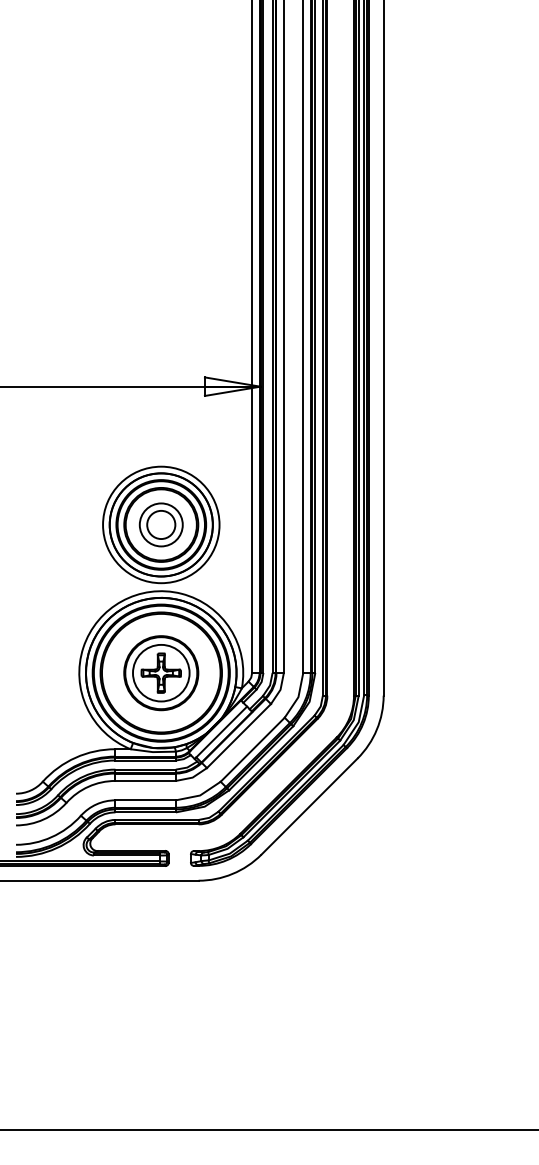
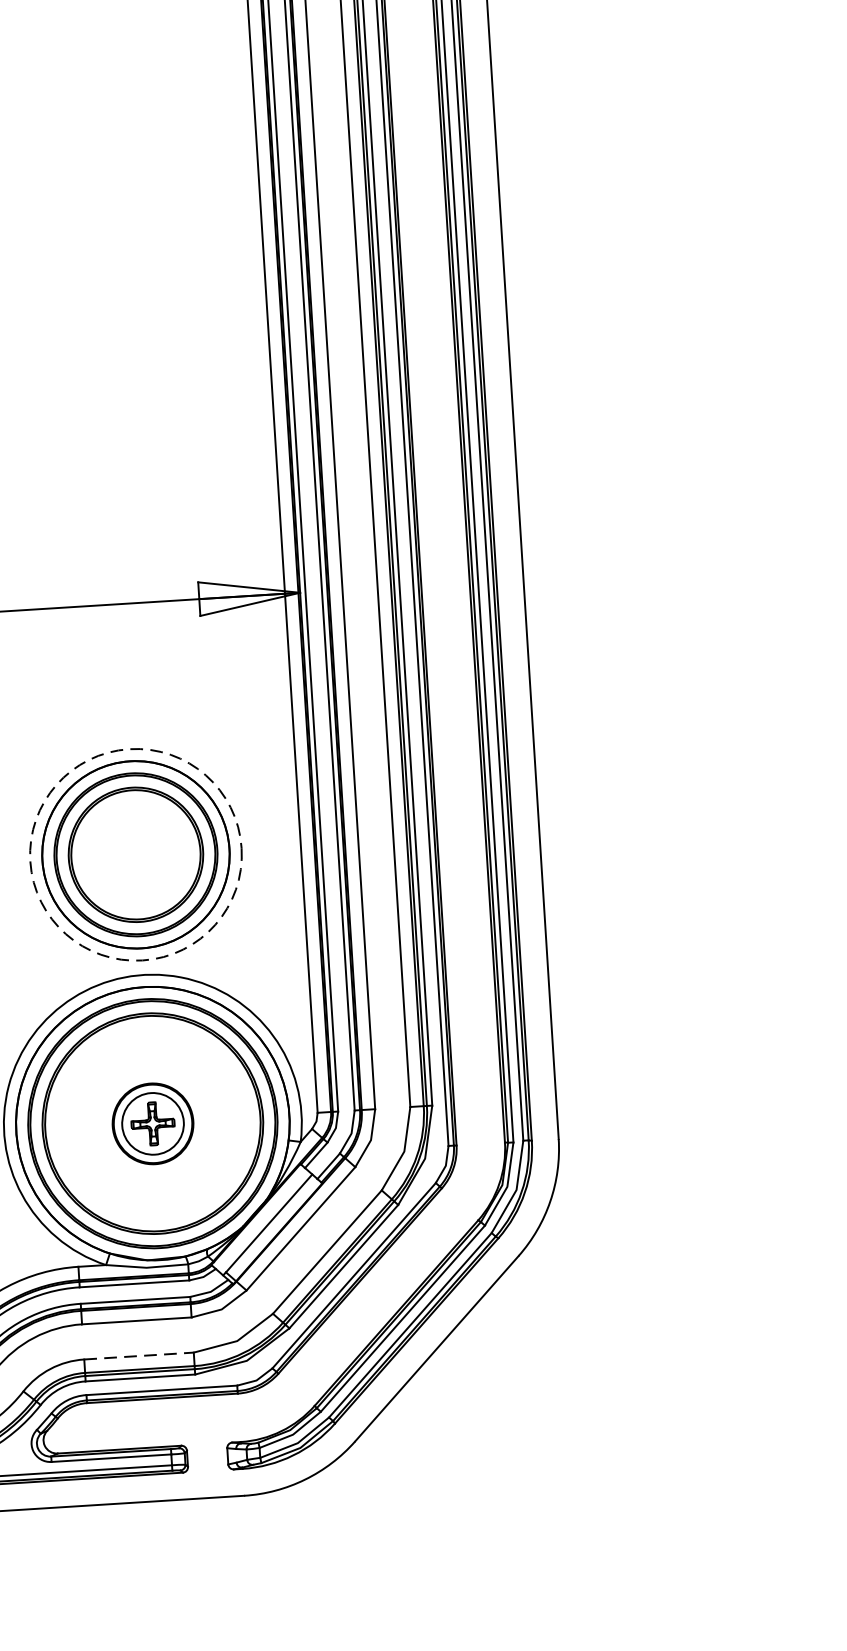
part: (160, 524) -> (134, 854), removed
circle: (161, 524) -> (136, 854), solid -> dashed
part: (161, 673) -> (153, 1124), size x0.6
line: (146, 800) -> (140, 1356), solid -> dashed

